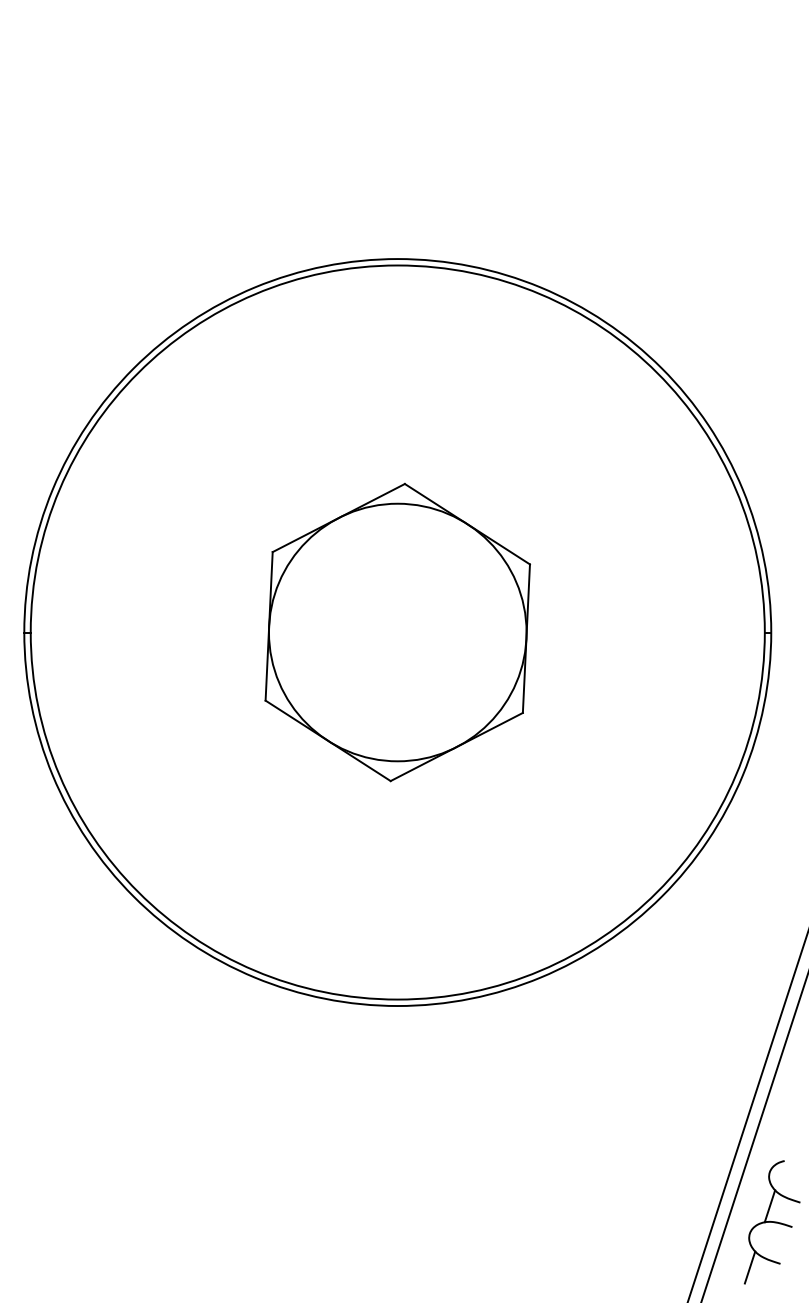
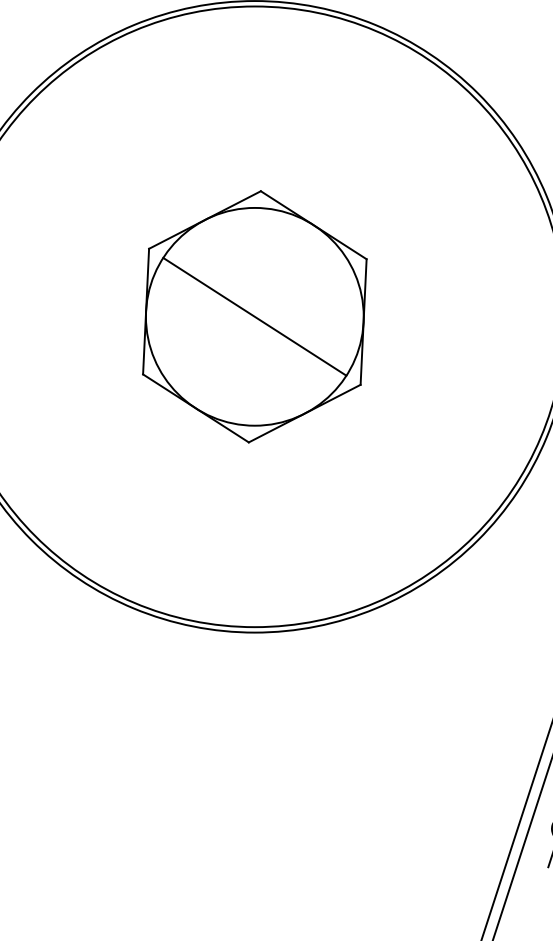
line: (397, 632) -> (254, 316), added

